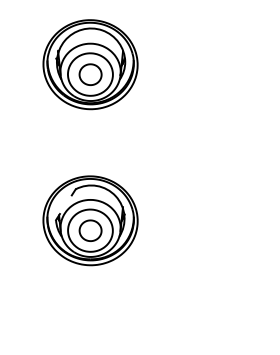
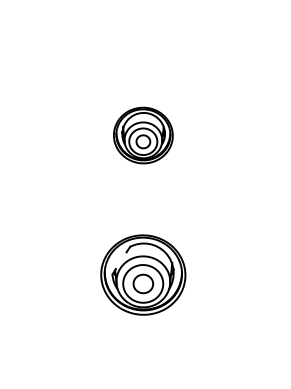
part: (90, 64) -> (143, 135), size x0.7

